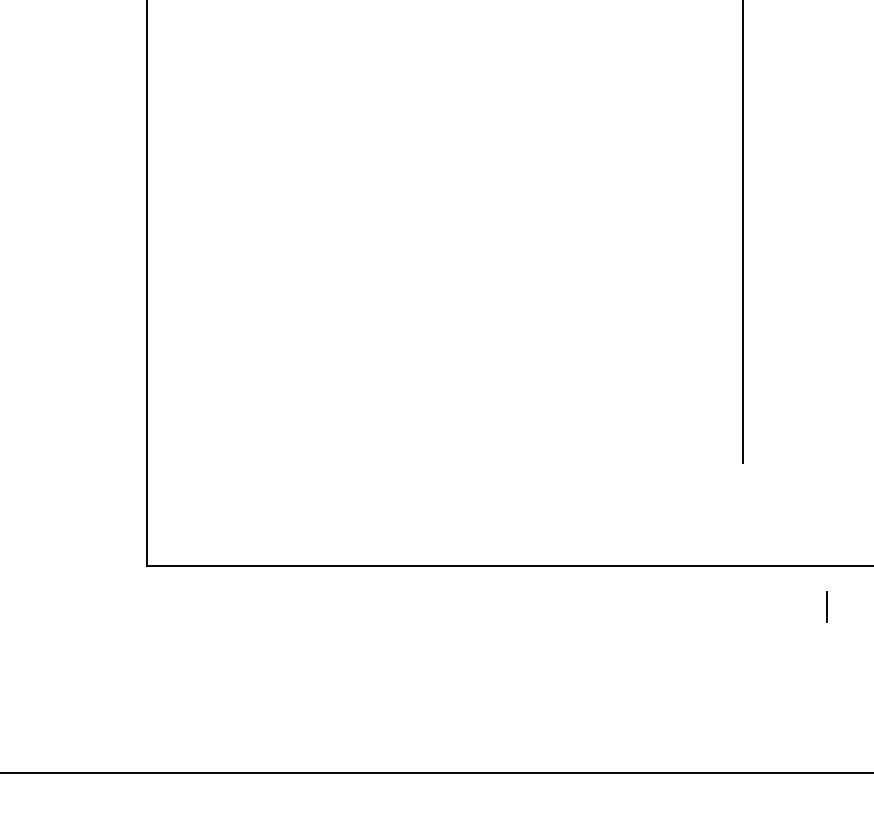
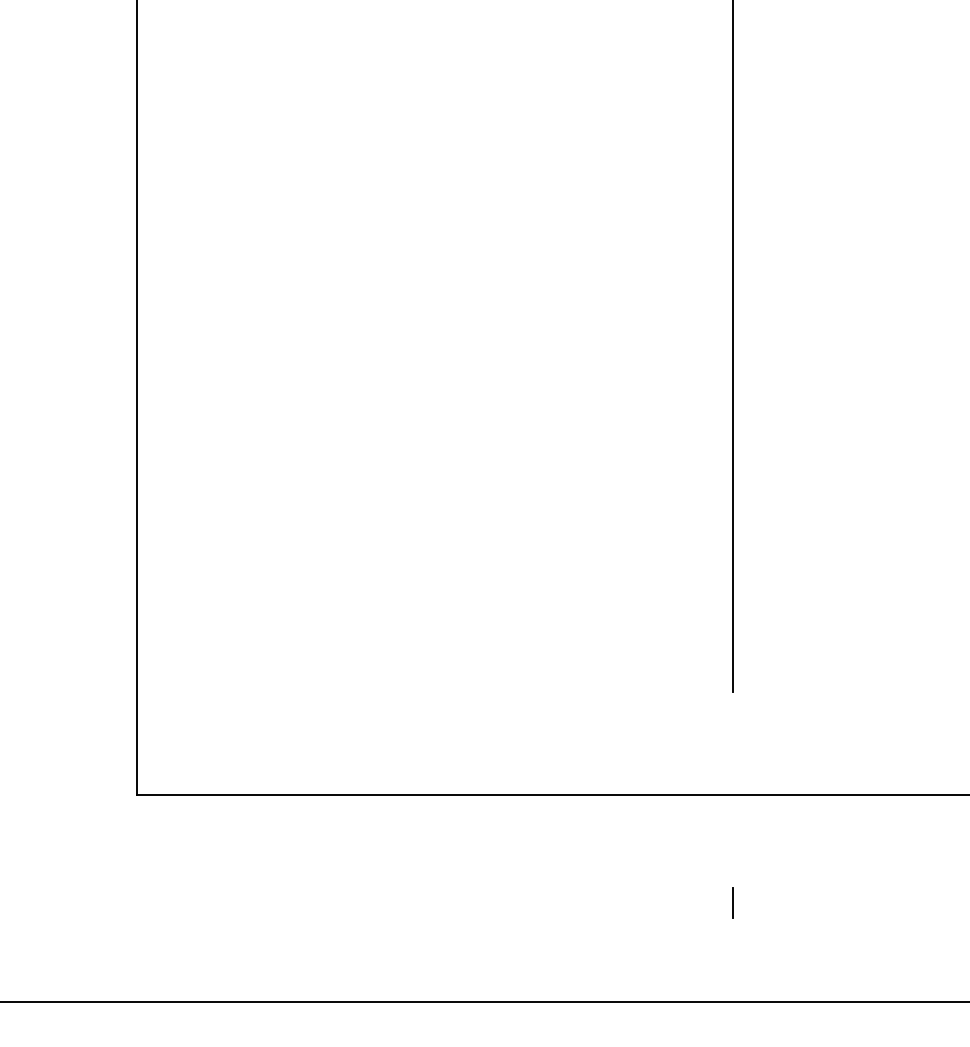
line: (826, 606) -> (732, 902), moved

